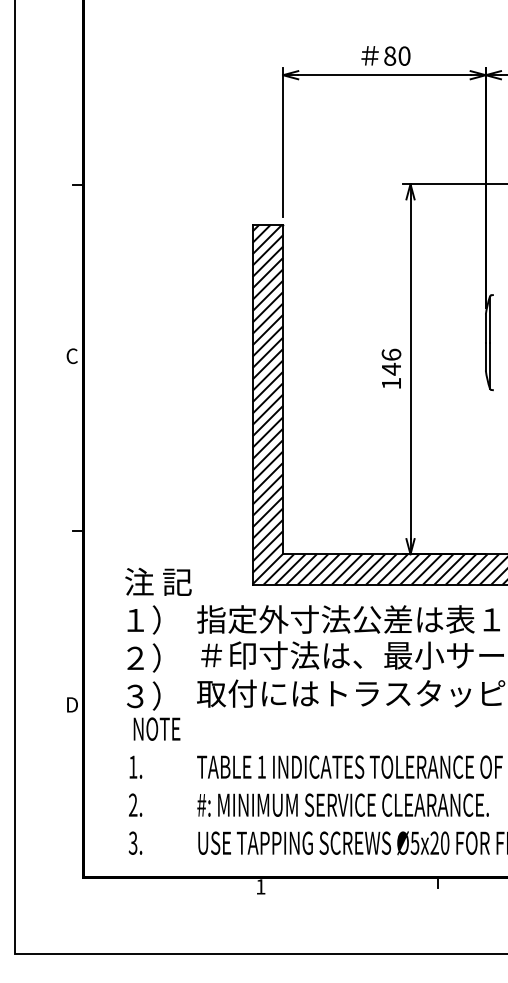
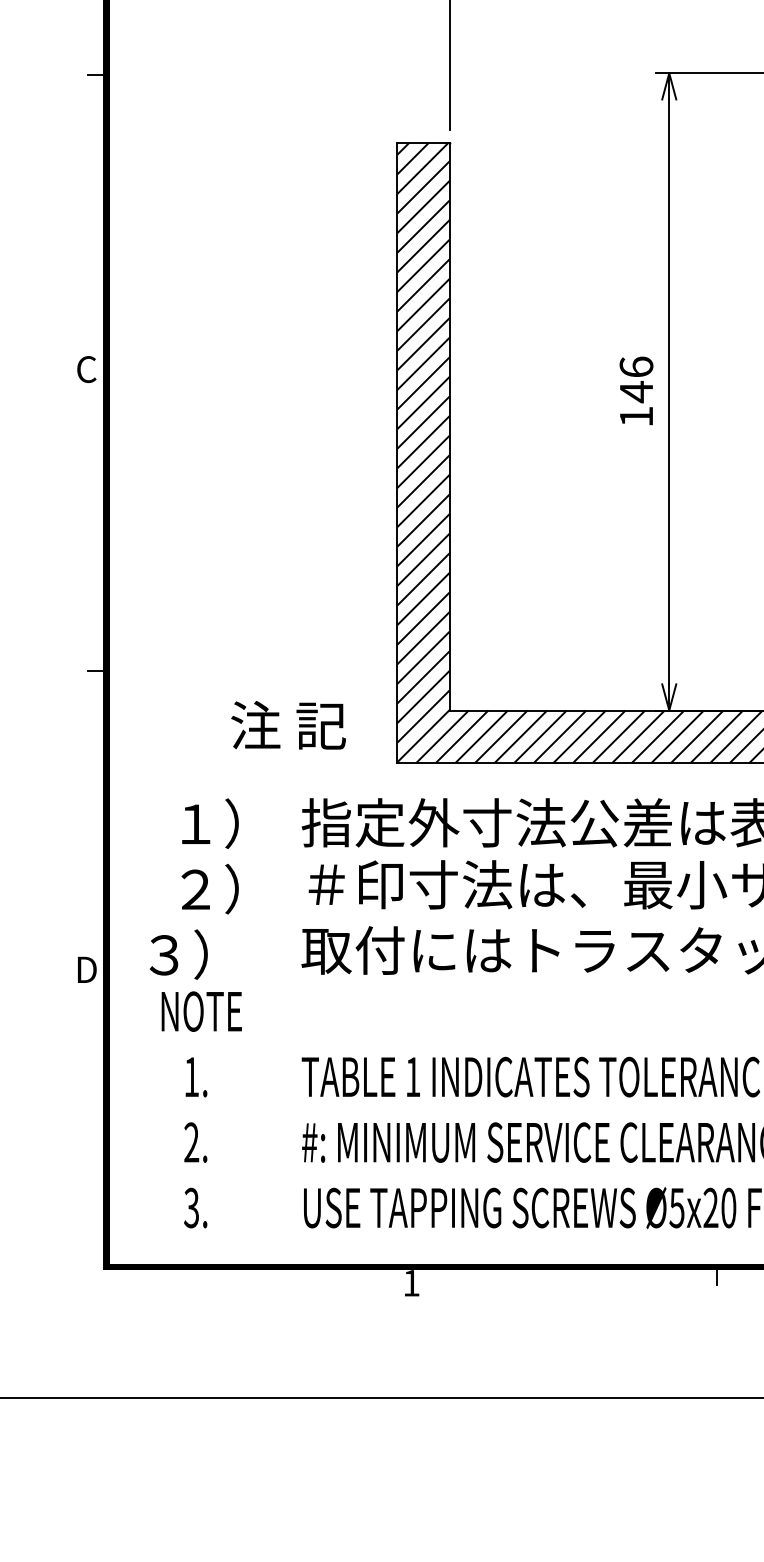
text: (158, 581) -> (288, 724), moved
text: (153, 710) -> (195, 979), moved

